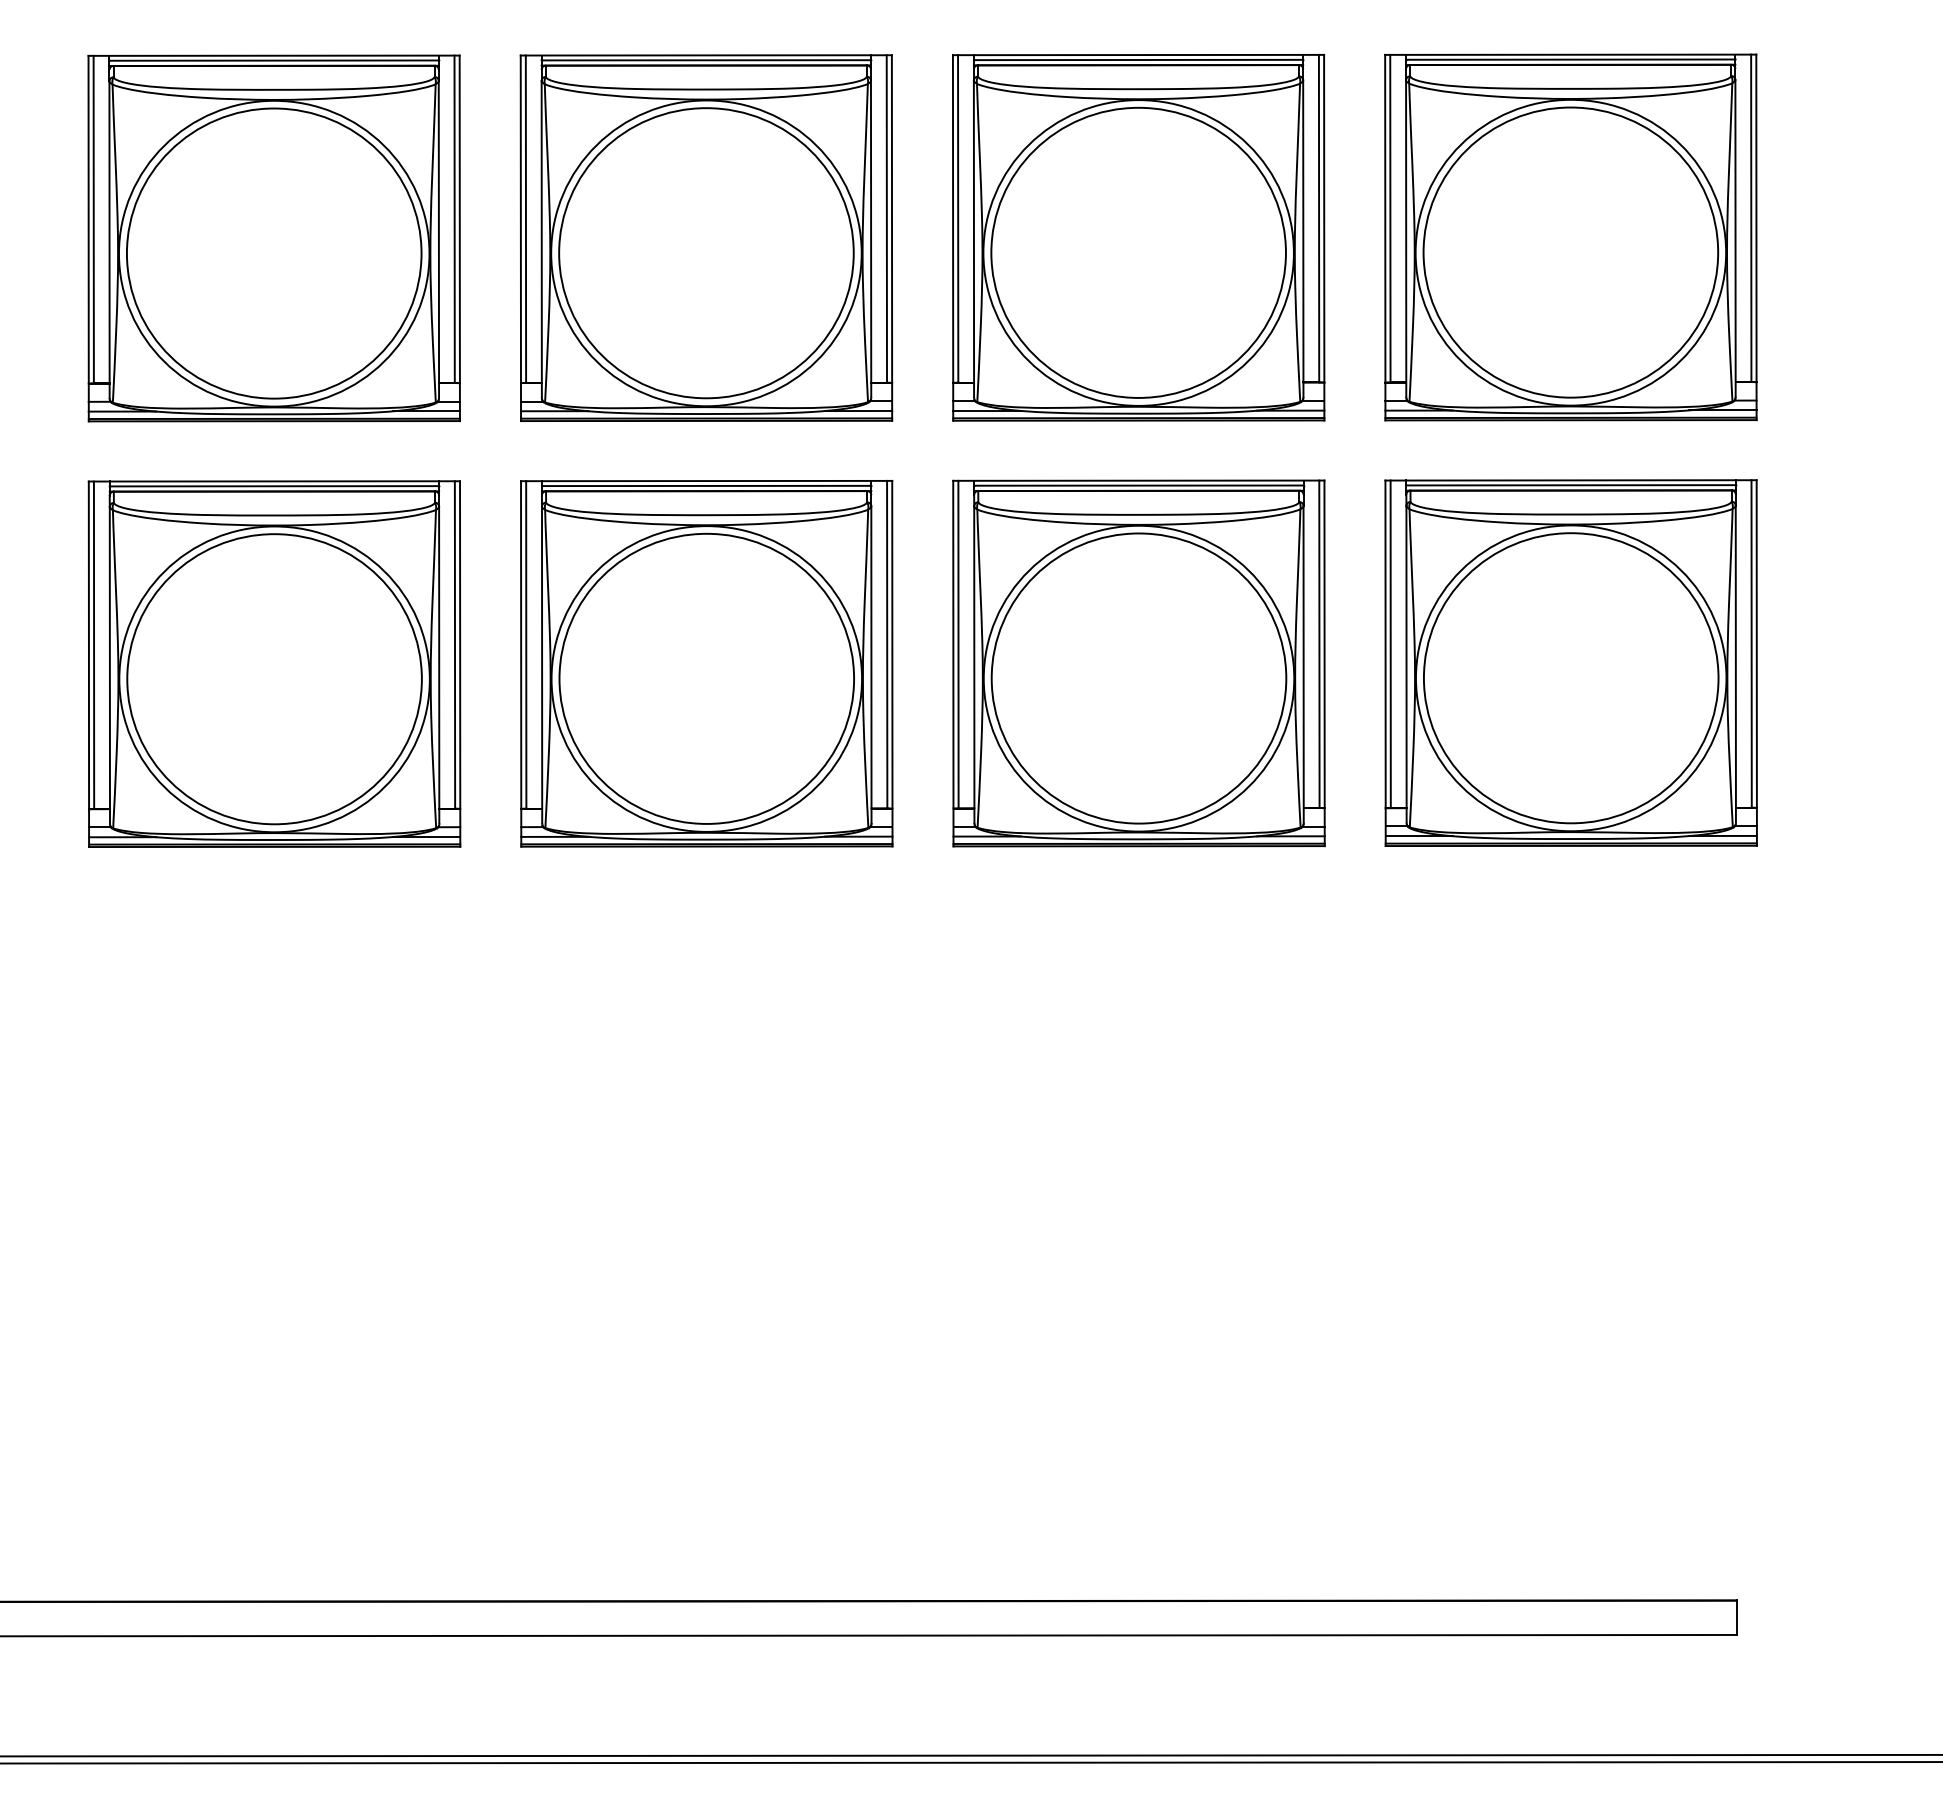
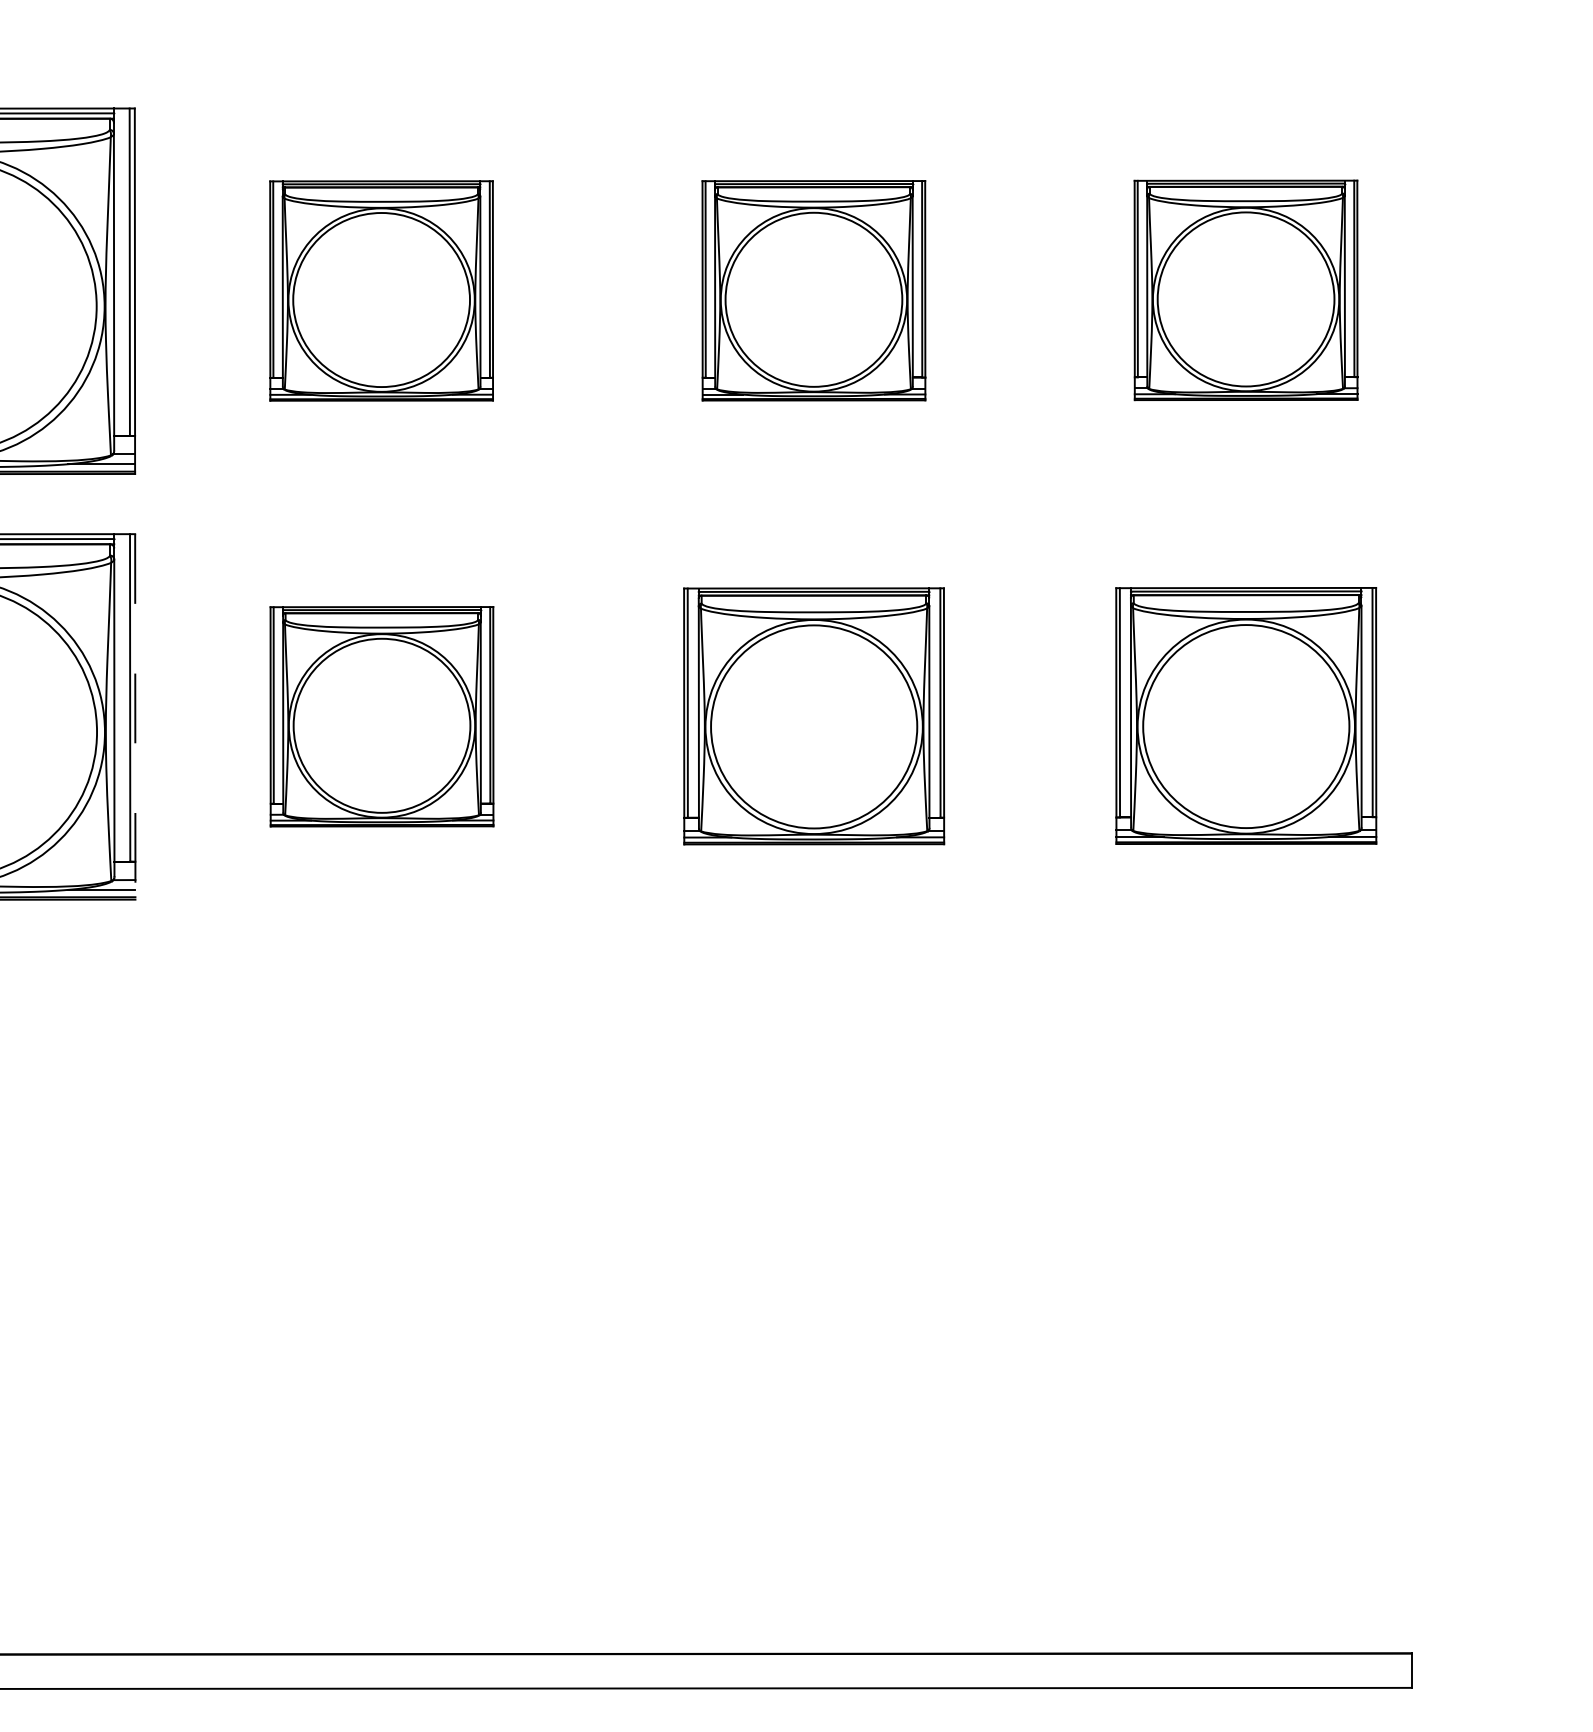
part: (706, 237) -> (381, 290), size x0.6
part: (1138, 237) -> (813, 290), size x0.6
part: (1570, 237) -> (1245, 290), size x0.6
part: (1570, 662) -> (1245, 715), size x0.7
part: (706, 663) -> (381, 716), size x0.6
part: (1138, 663) -> (813, 716), size x0.7
line: (460, 664) -> (135, 717), solid -> dashed

